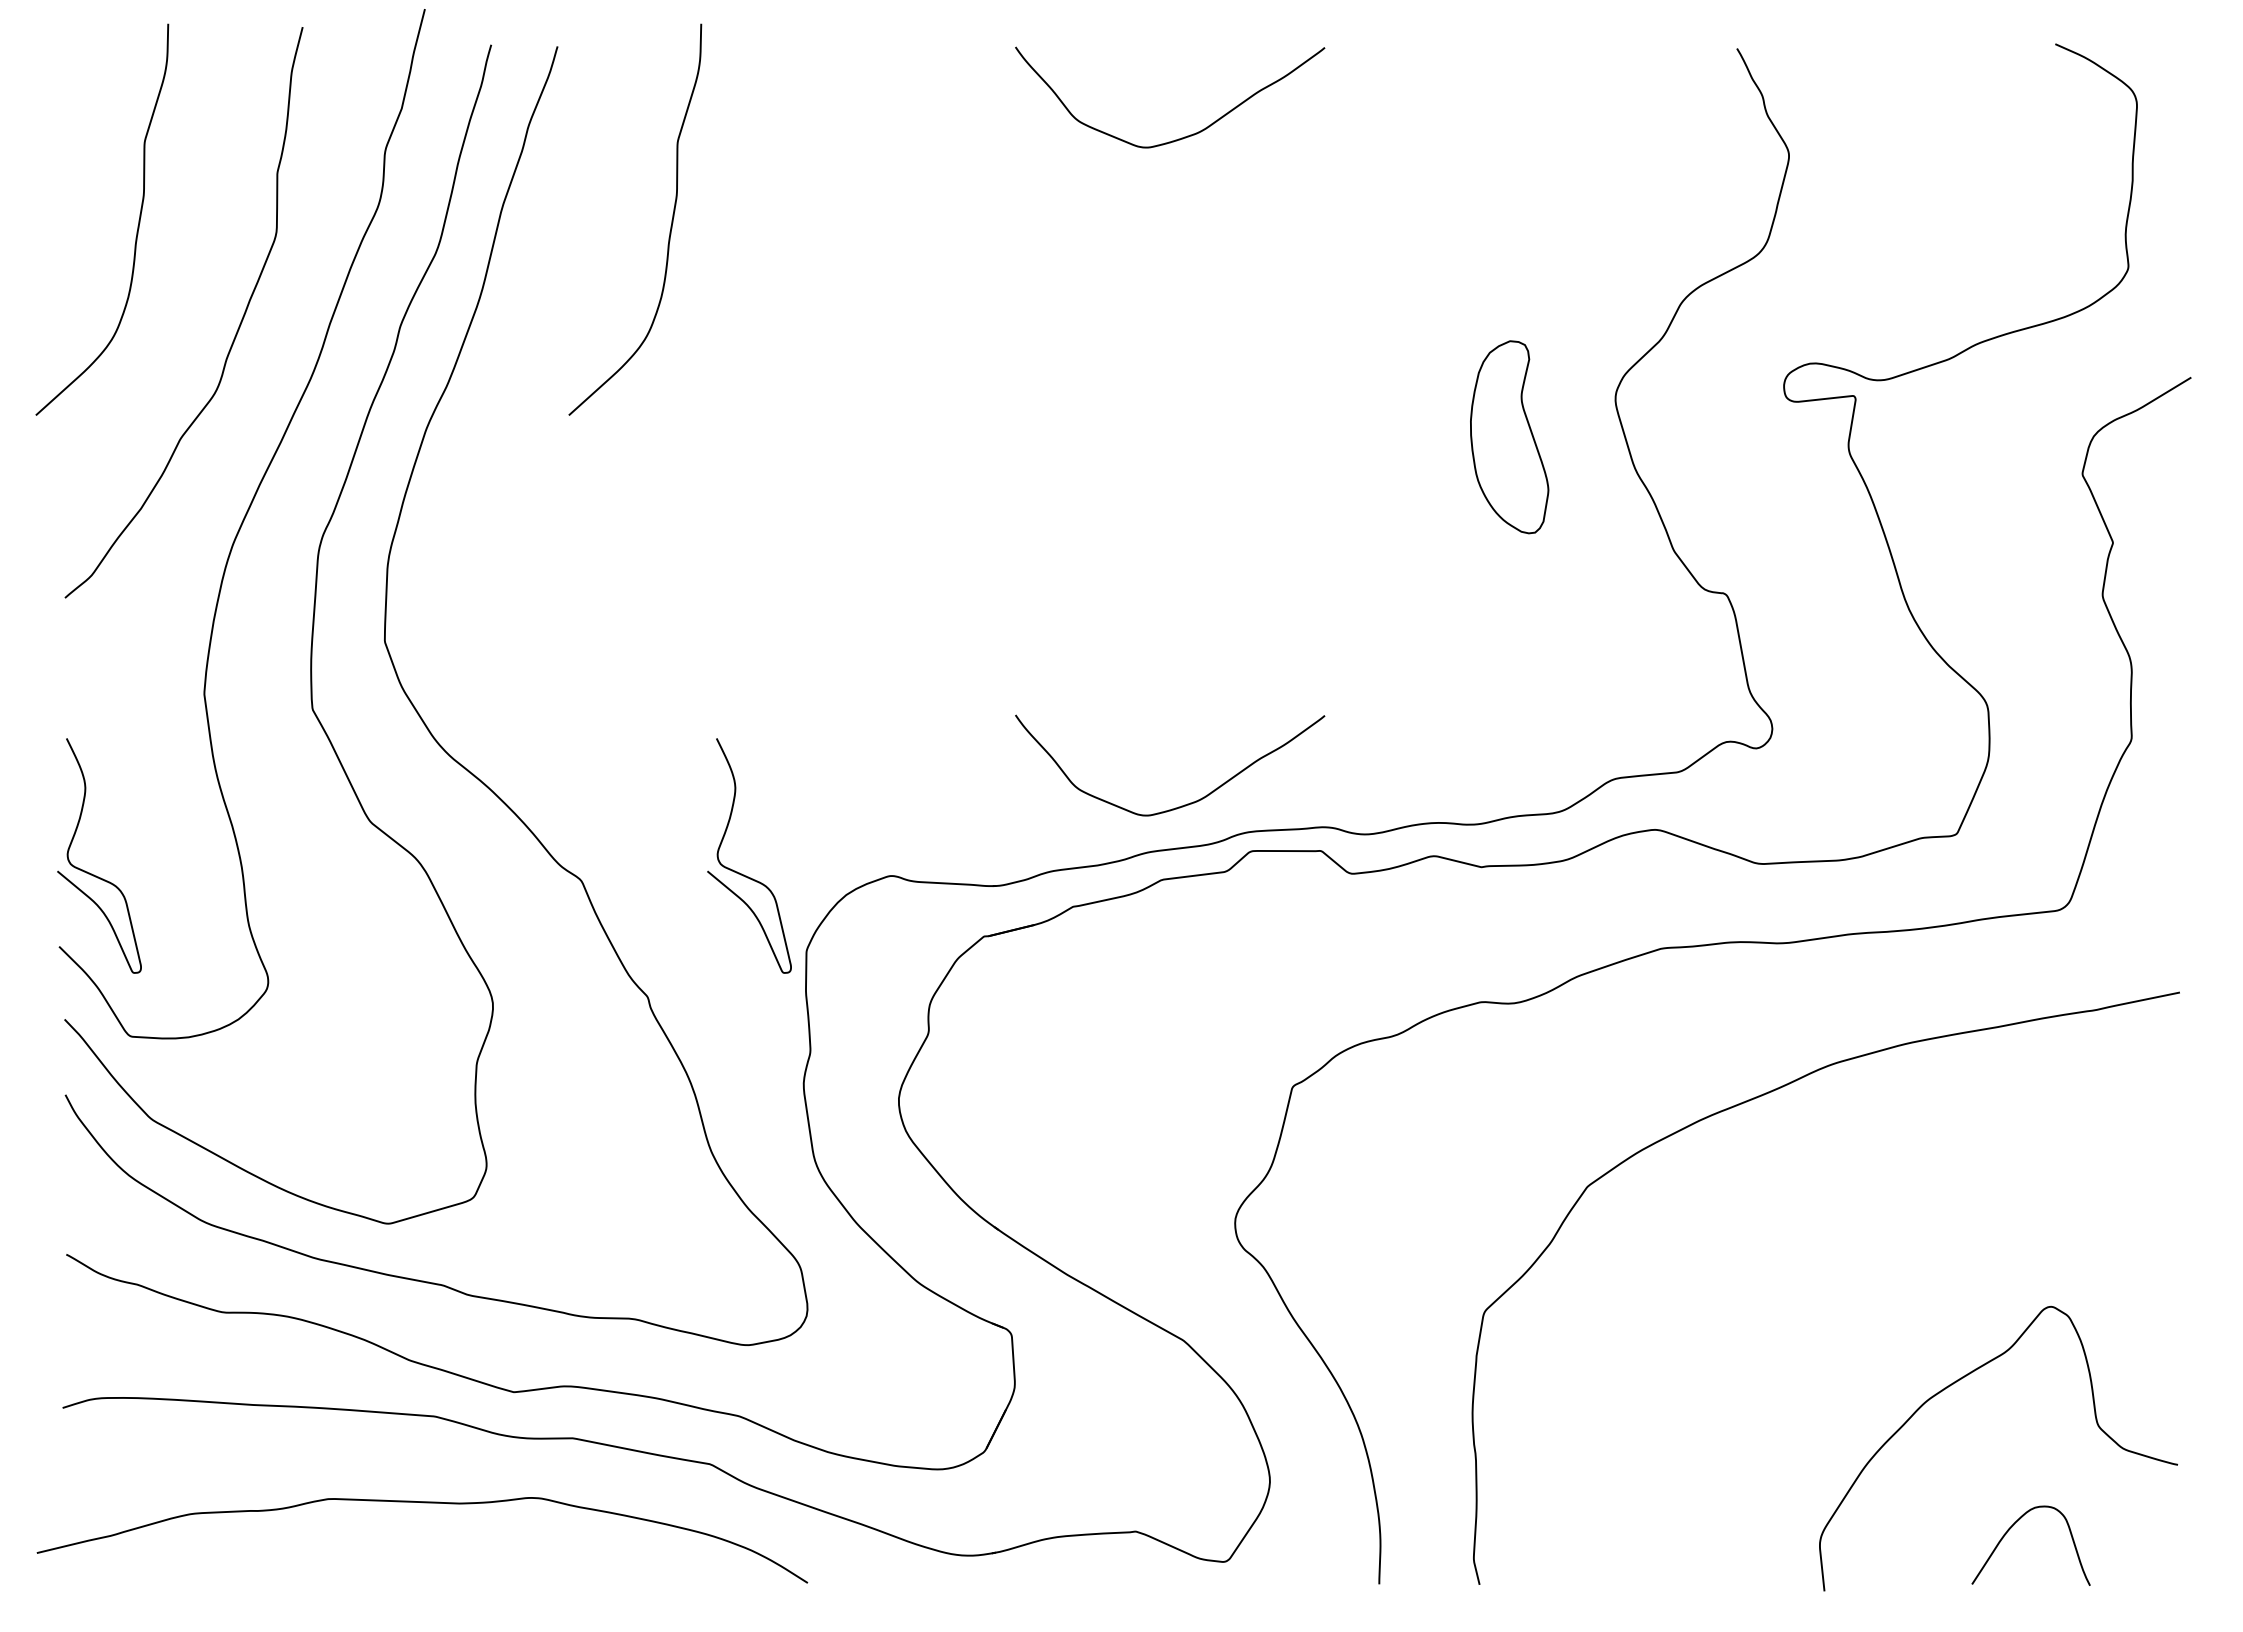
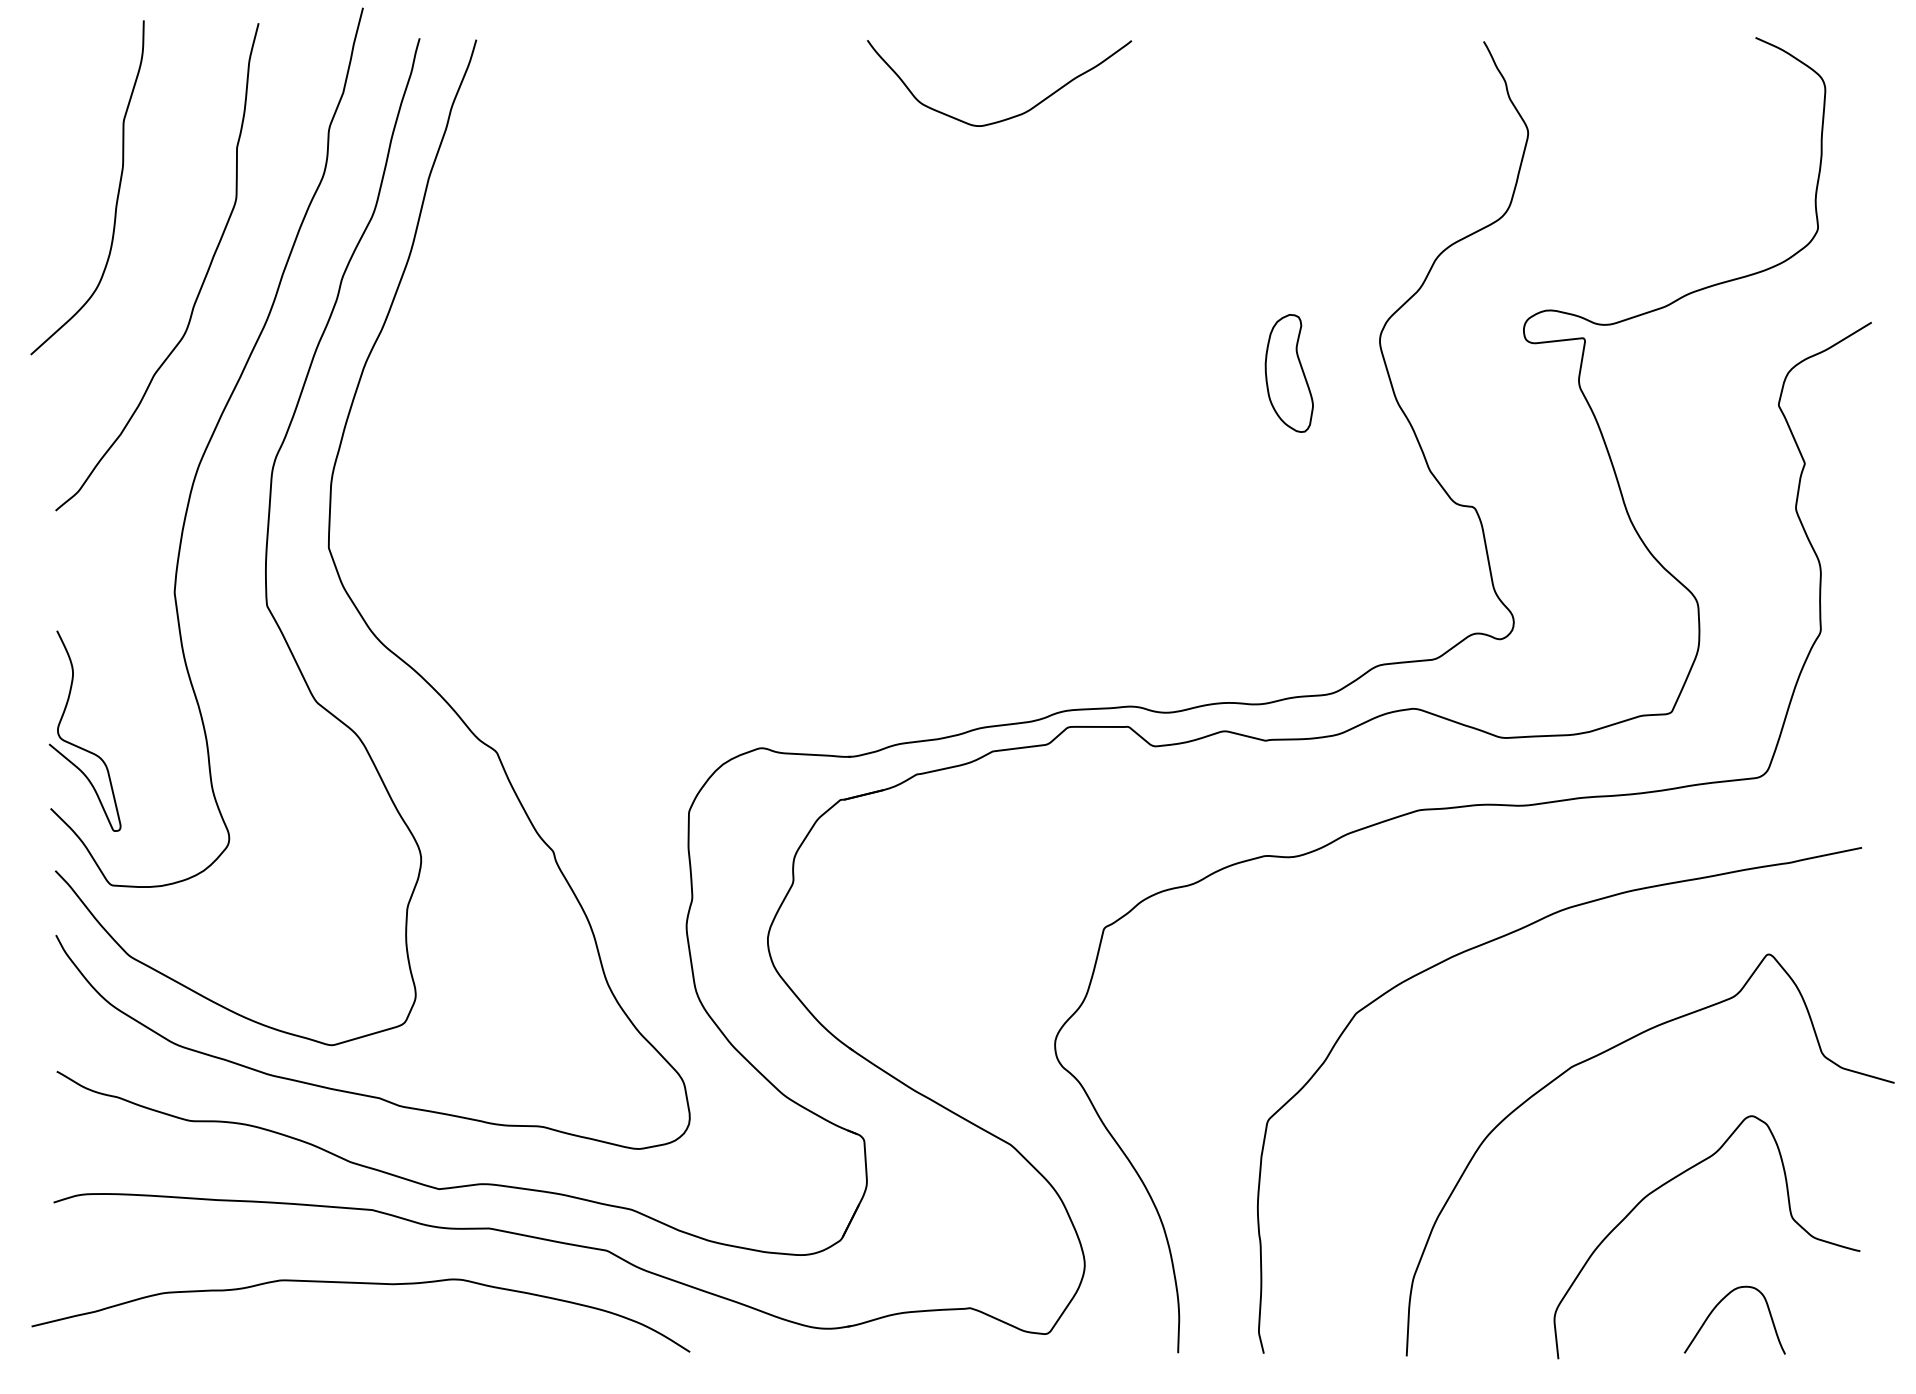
curve: (670, 225) -> (572, 192), removed
part: (1508, 436) -> (1288, 372), size x0.71
curve: (1184, 804) -> (1011, 687), removed
curve: (744, 874) -> (636, 746), removed
curve: (1874, 1234) -> (1601, 1054), added

